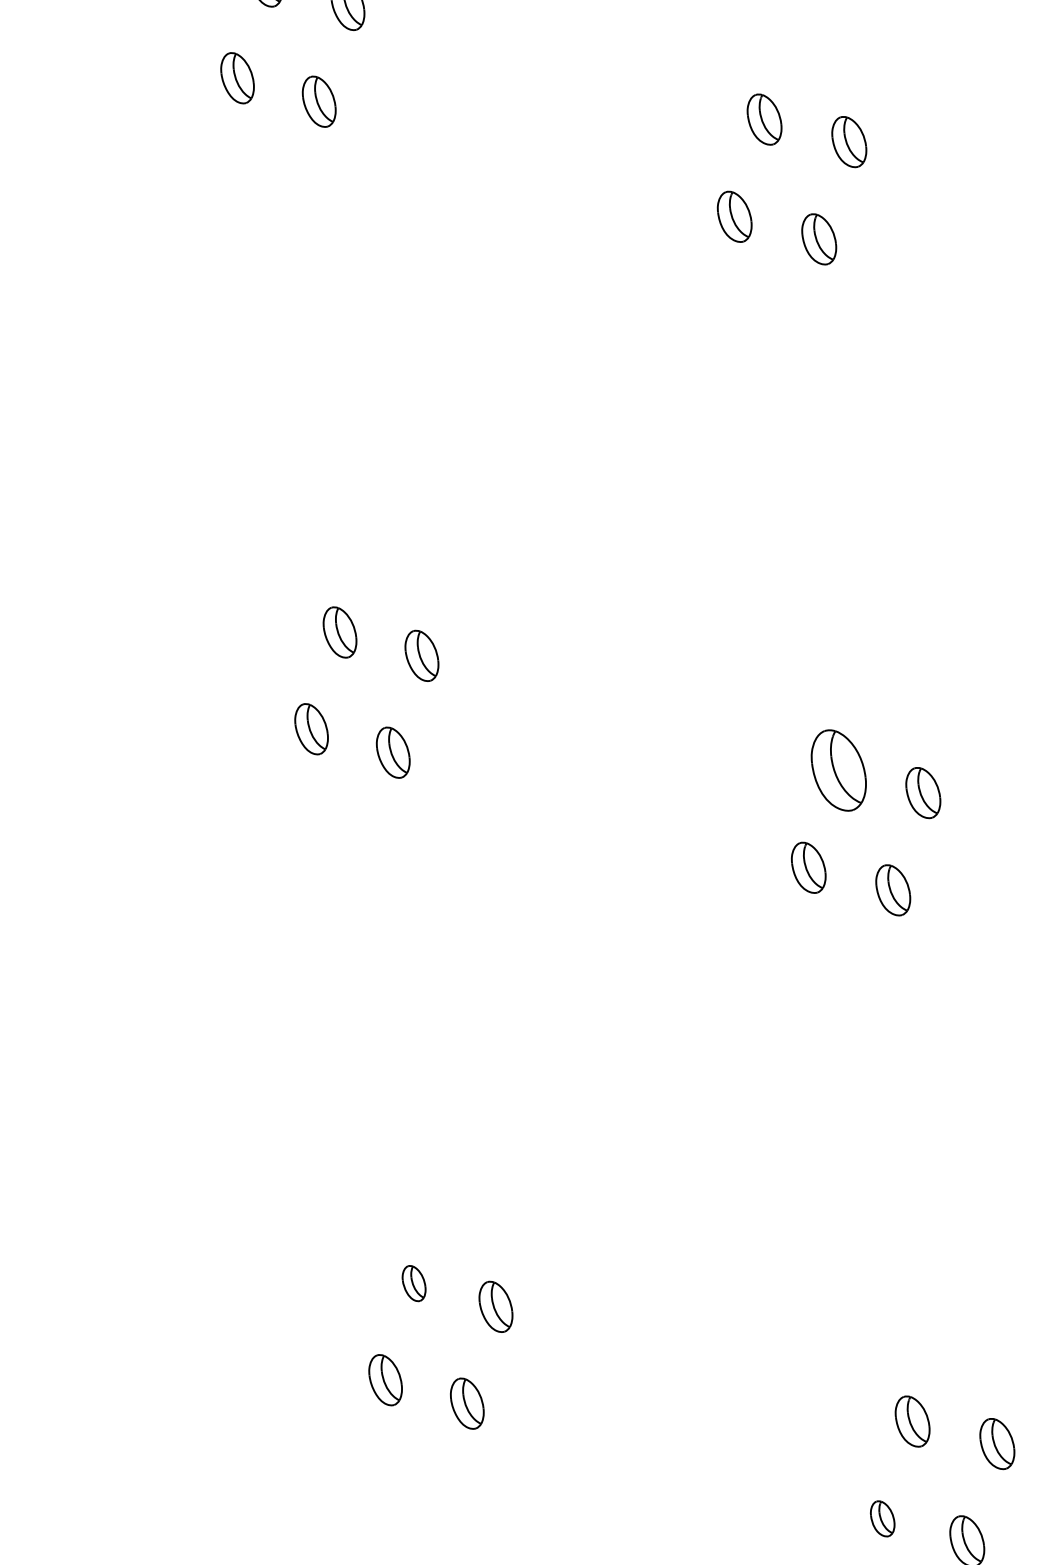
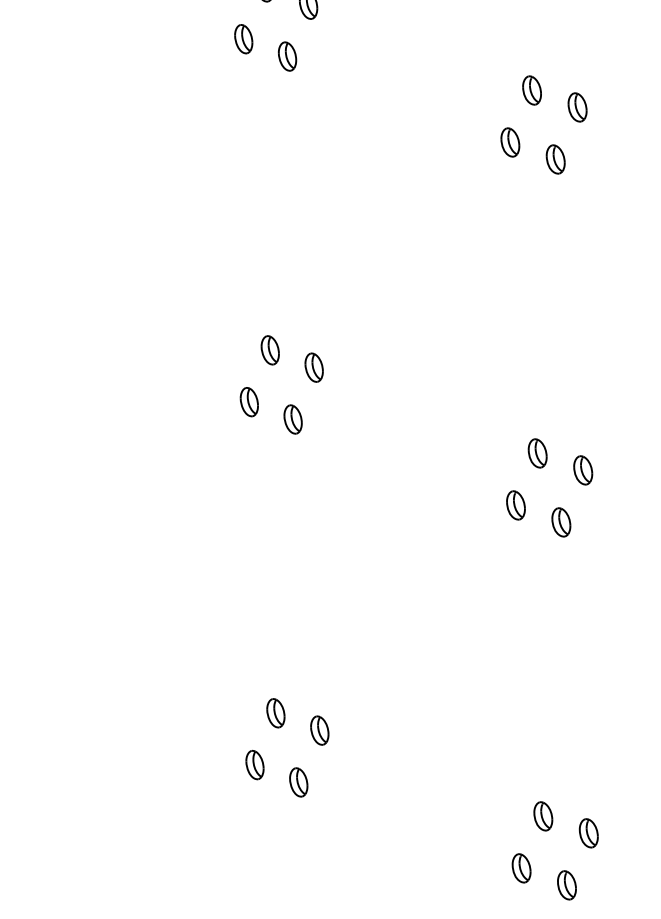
part: (838, 770) -> (537, 453), size x0.62
part: (413, 1283) -> (275, 713), size x1.43
part: (882, 1519) -> (521, 868), size x1.43

